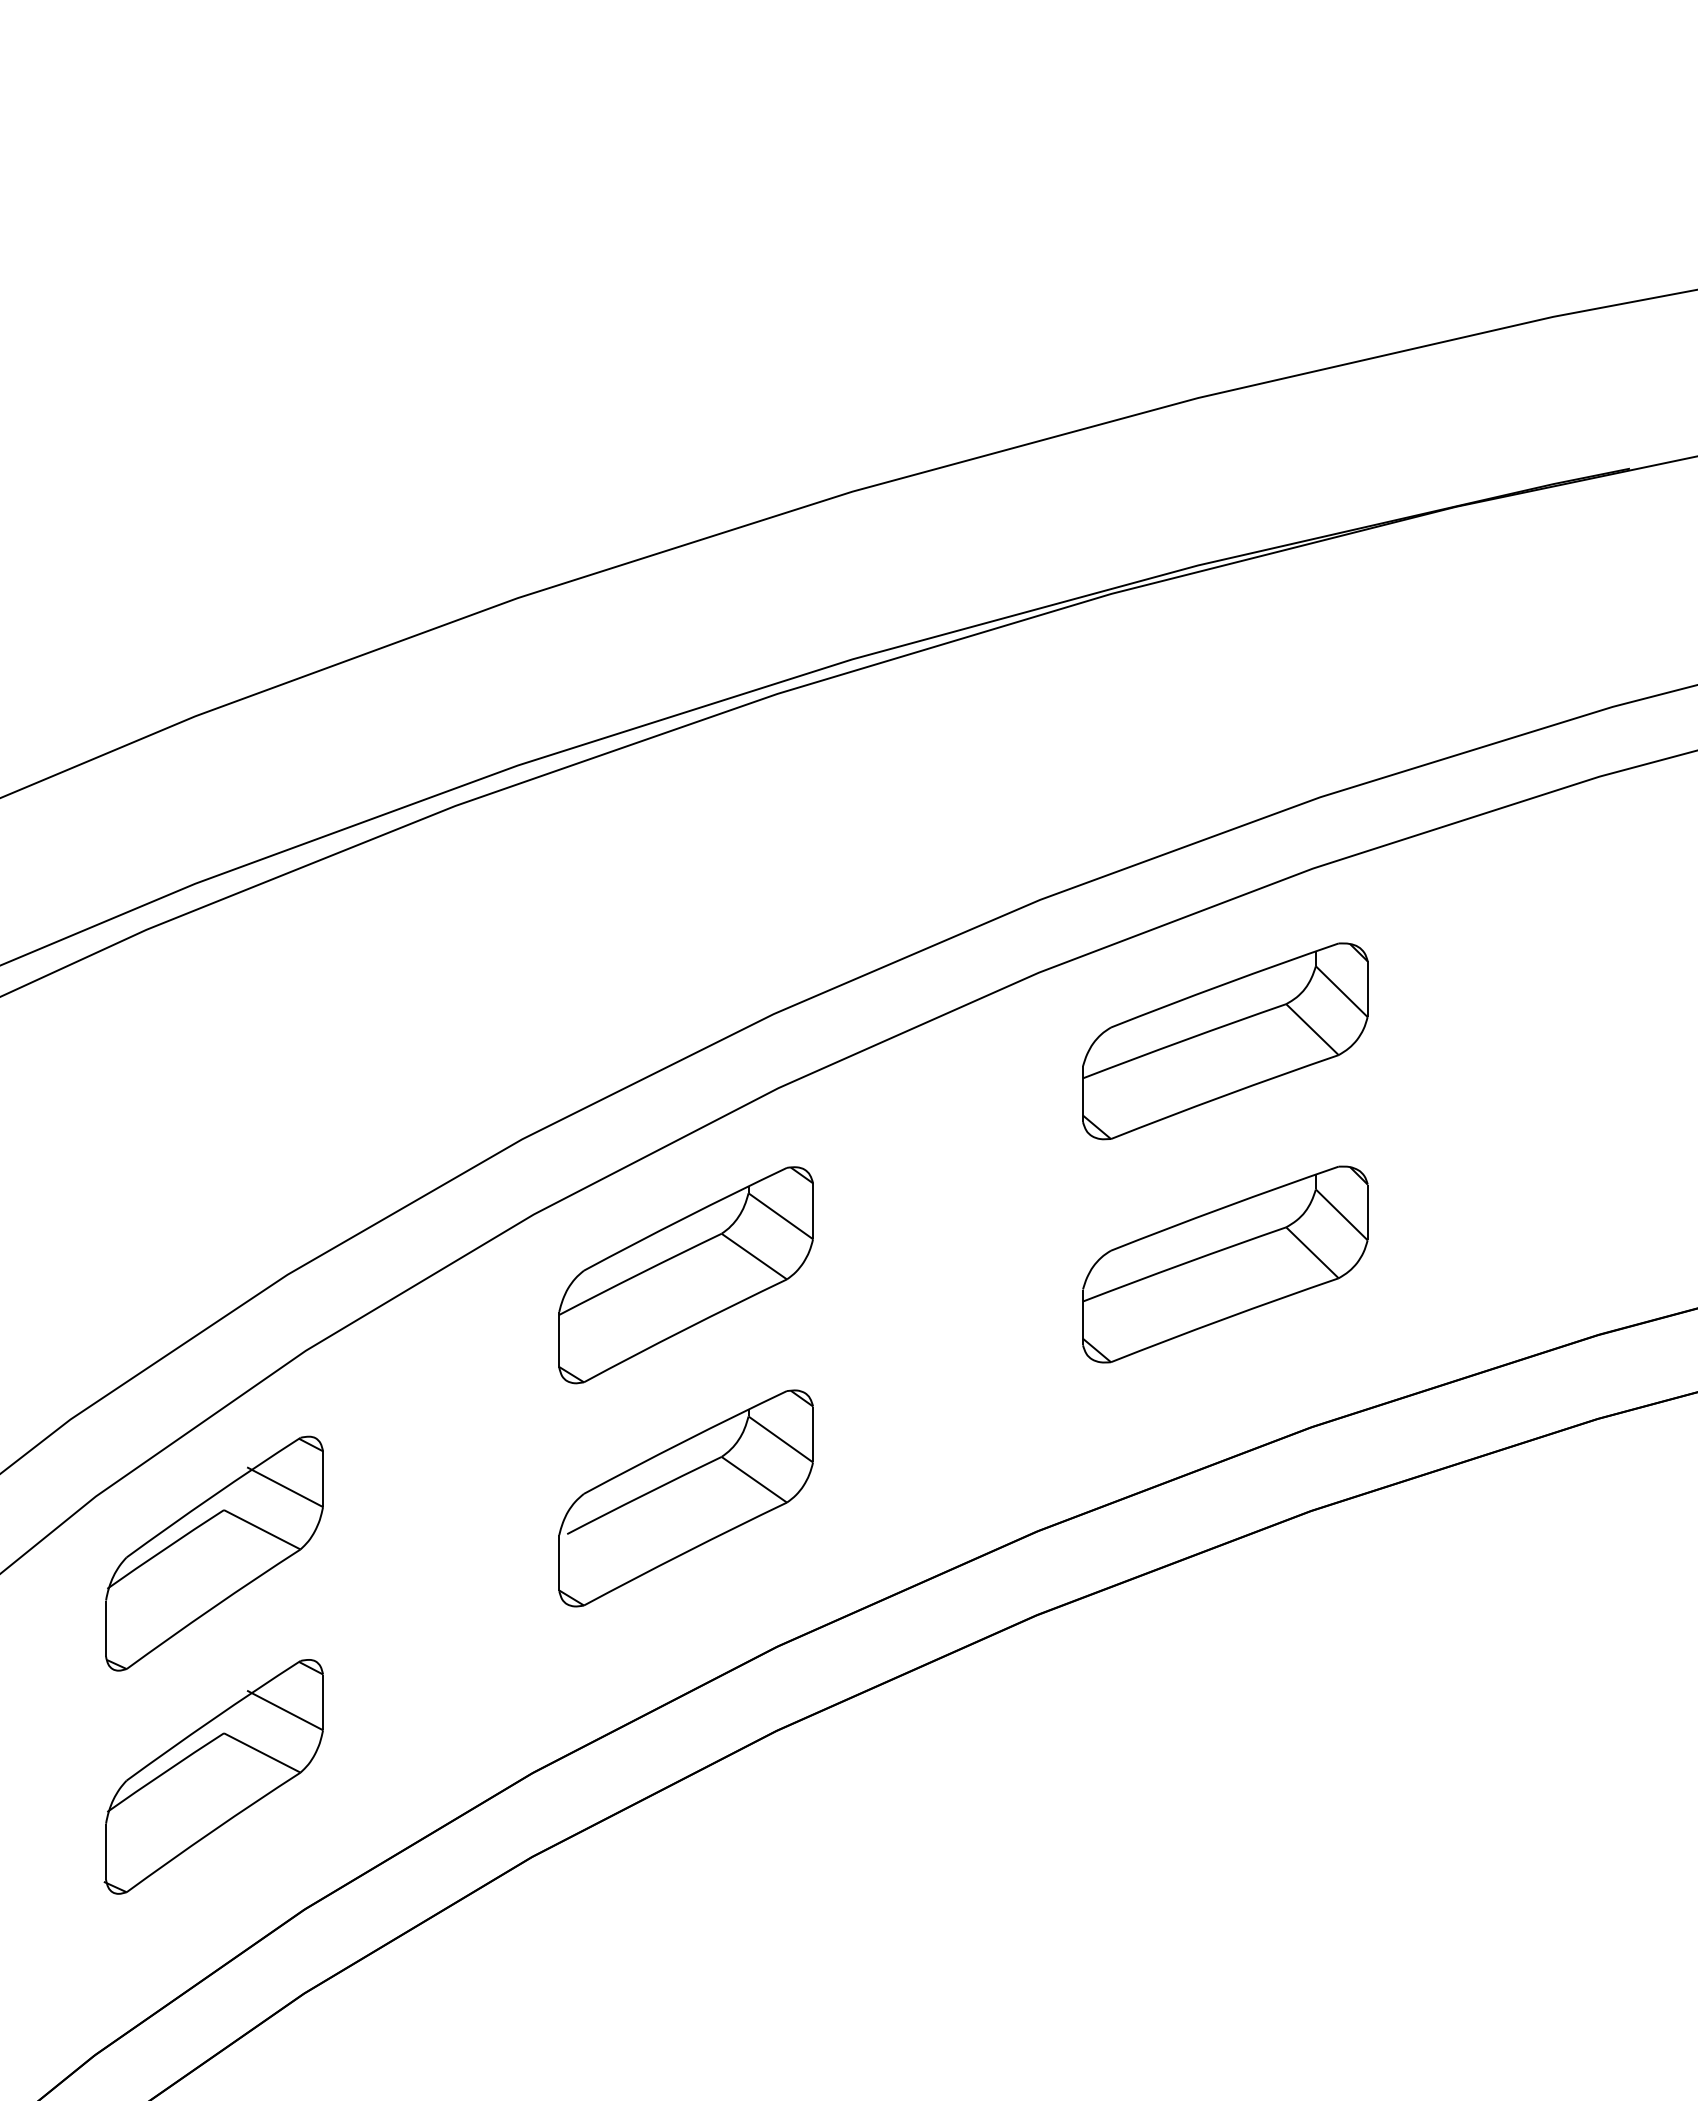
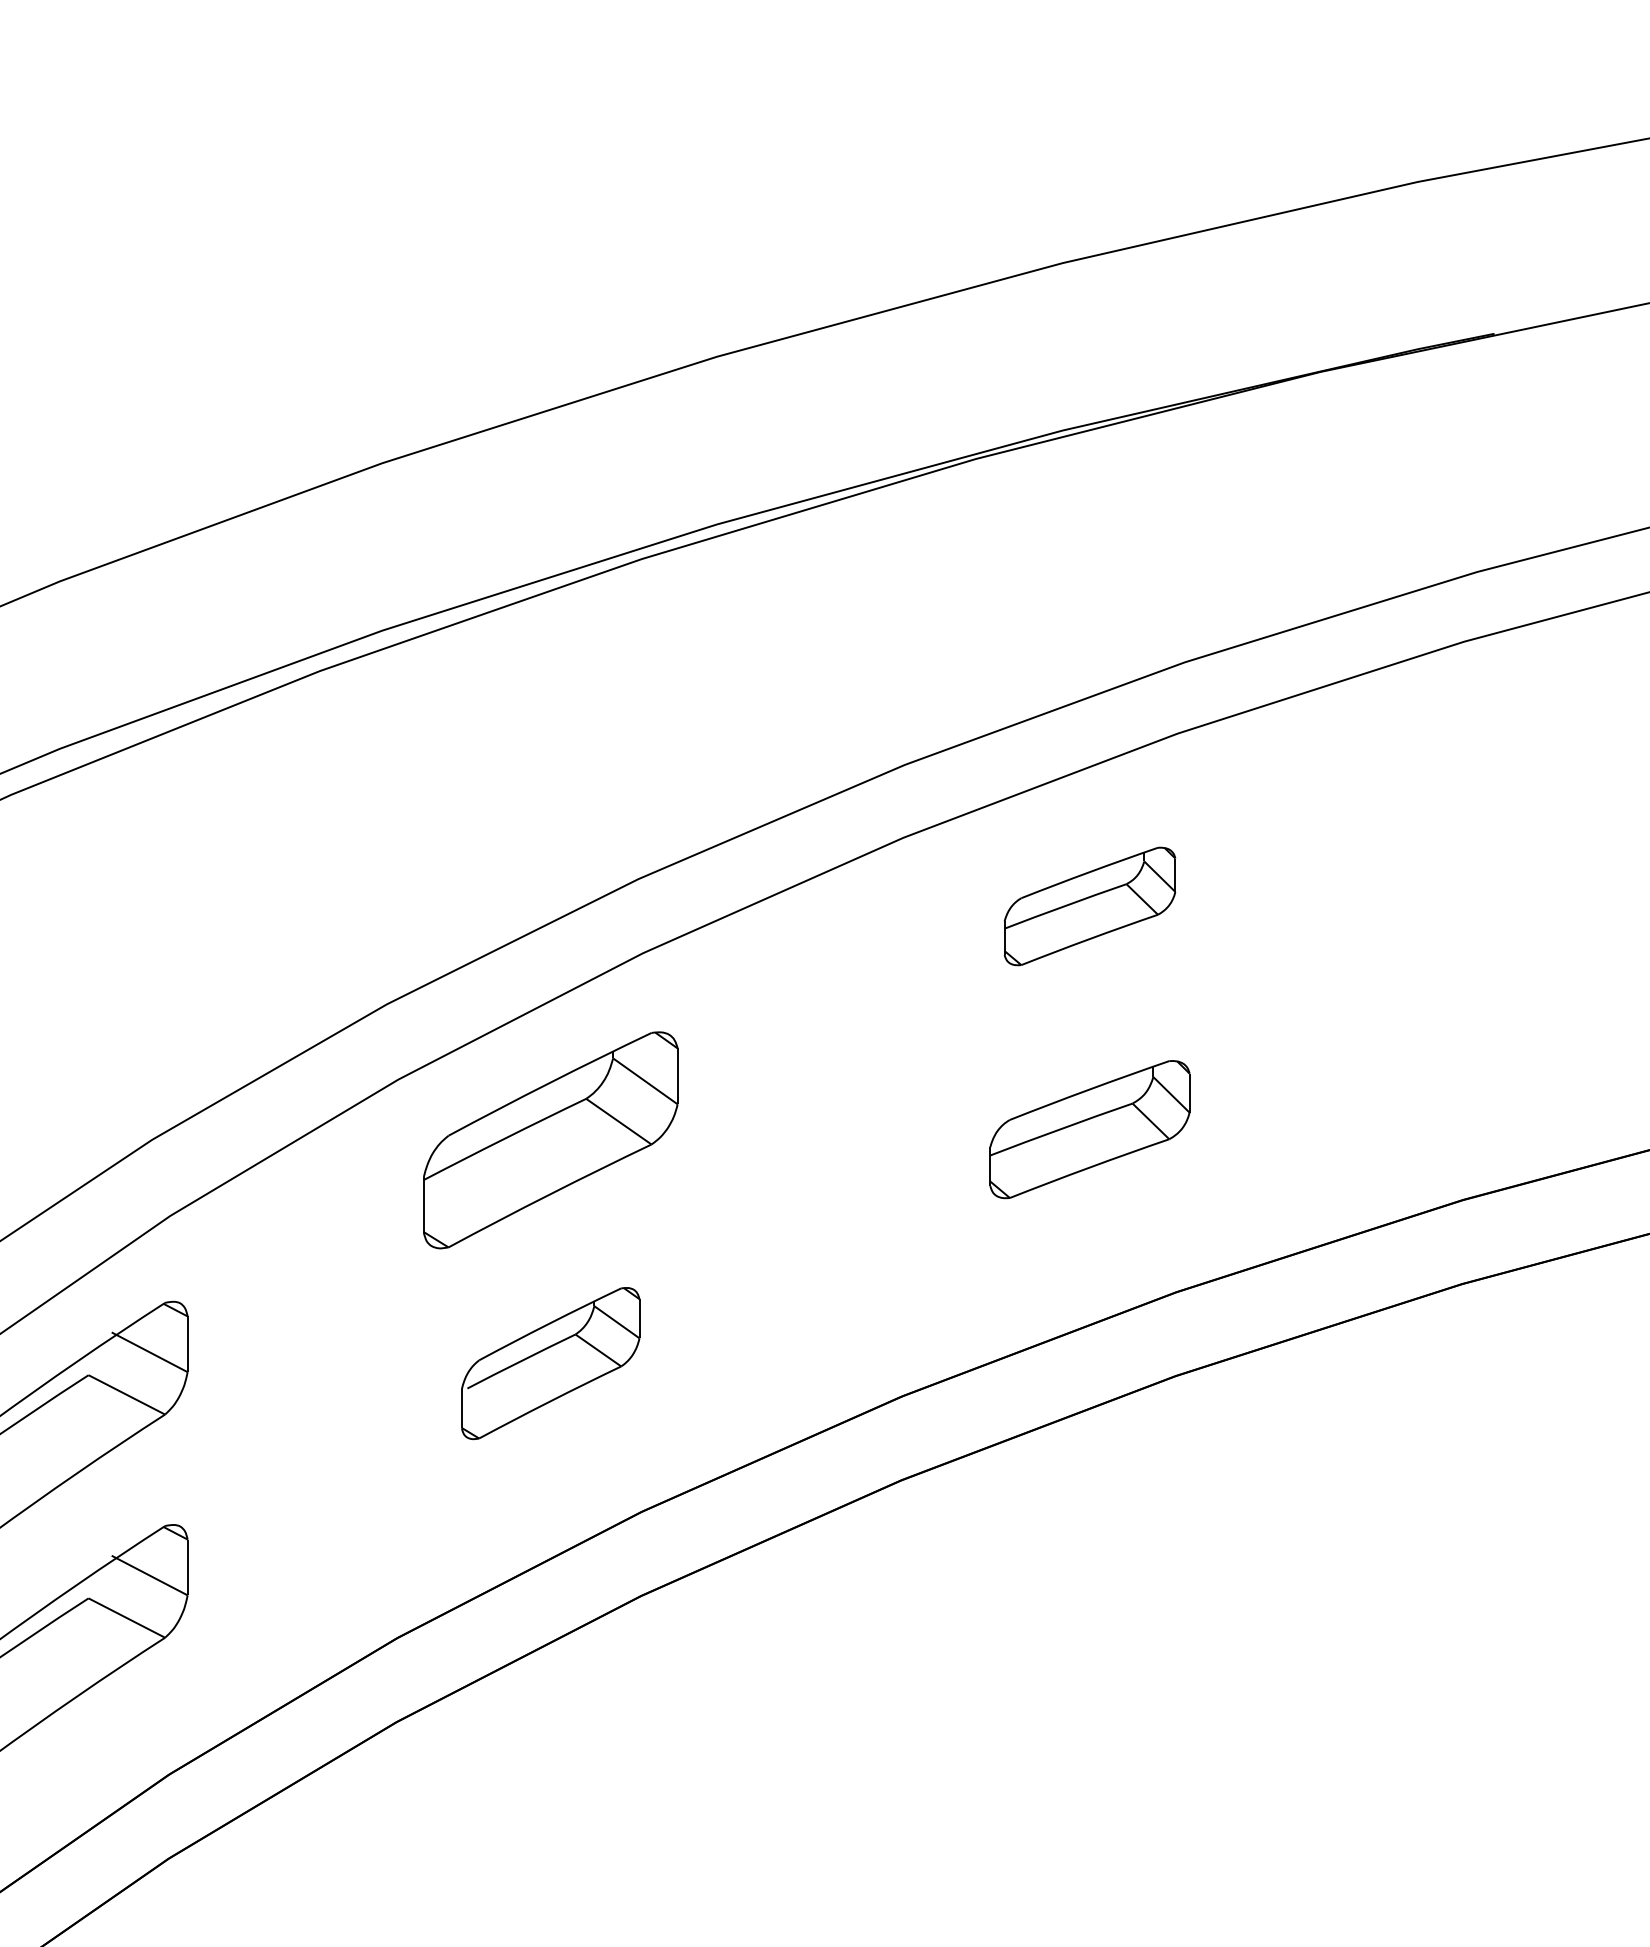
part: (1225, 1041) -> (1090, 906), size x0.6
part: (1225, 1264) -> (1090, 1129), size x0.7
part: (685, 1498) -> (550, 1363), size x0.7

